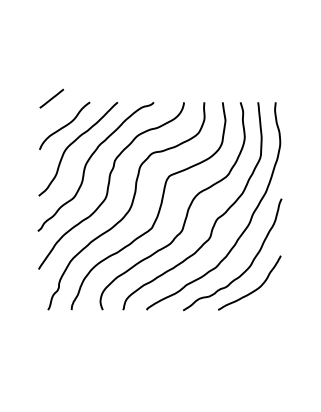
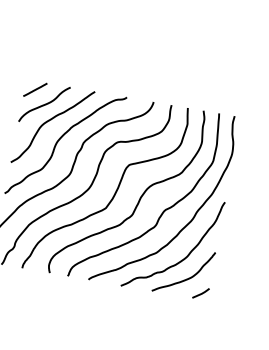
line: (51, 98) -> (35, 89), moved
curve: (272, 303) -> (200, 293), added

